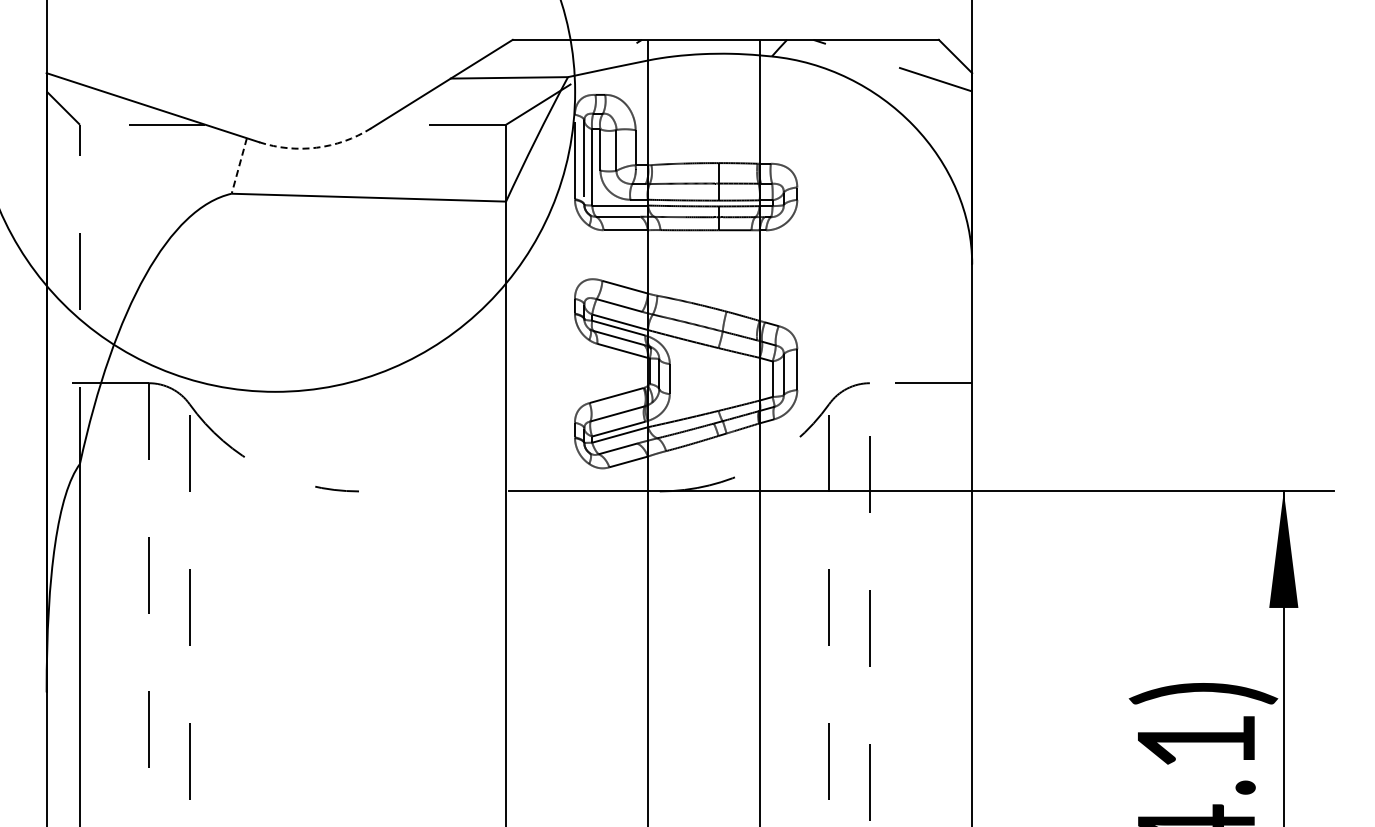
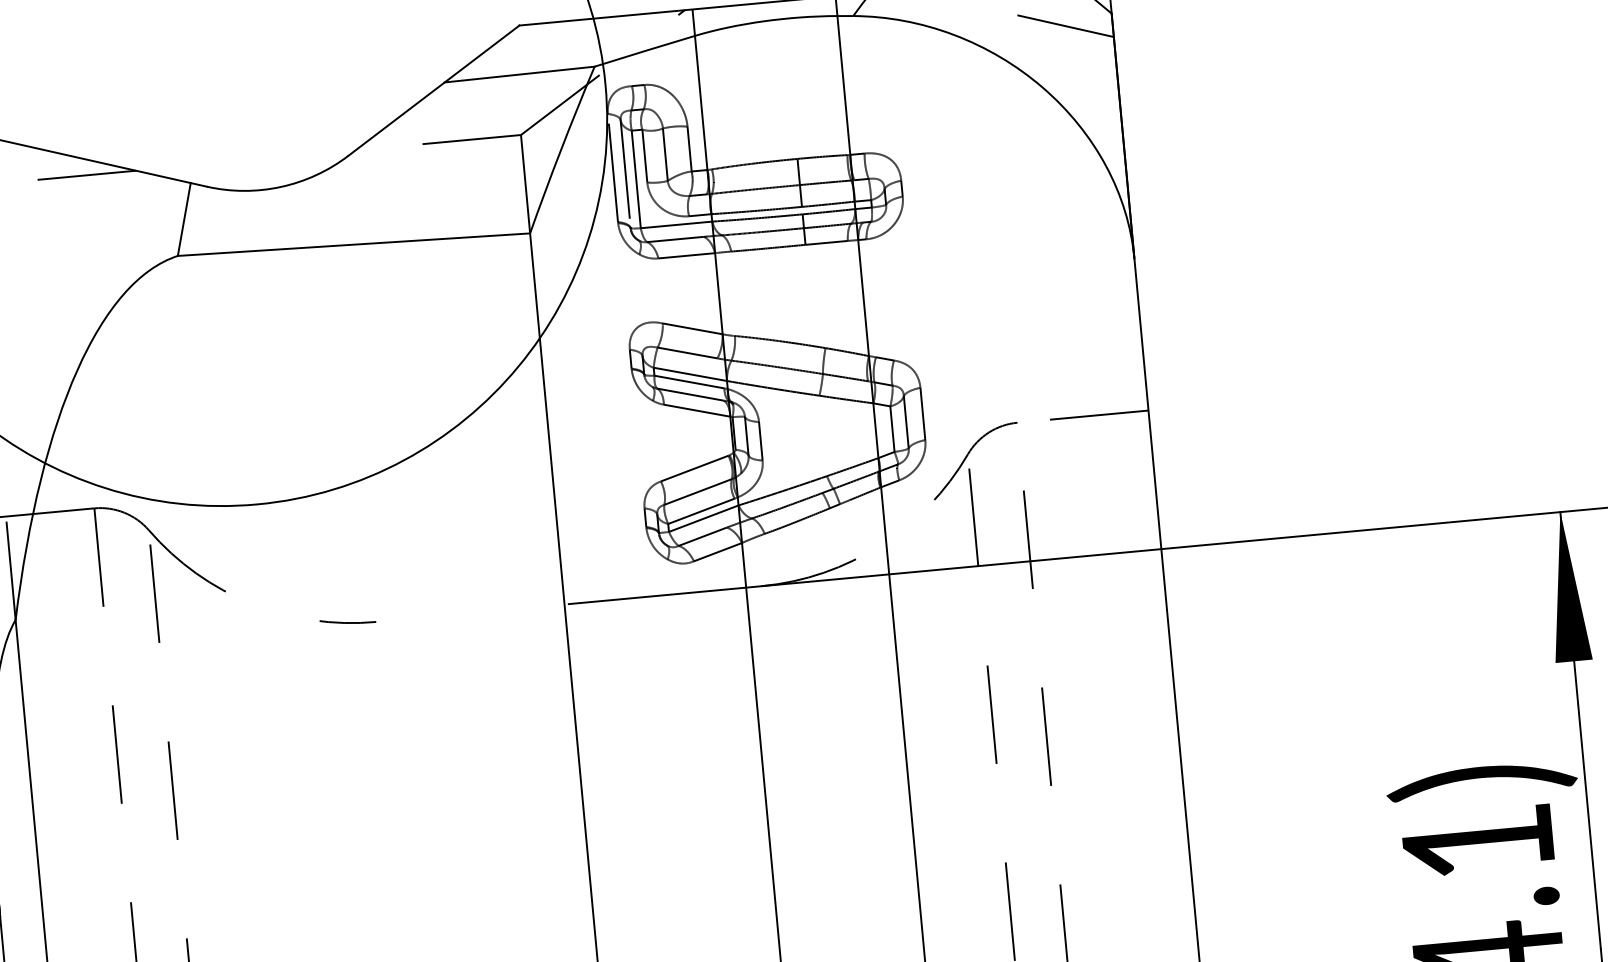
arc: (316, 147) -> (280, 186), dashed -> solid
line: (239, 165) -> (184, 218), dashed -> solid

